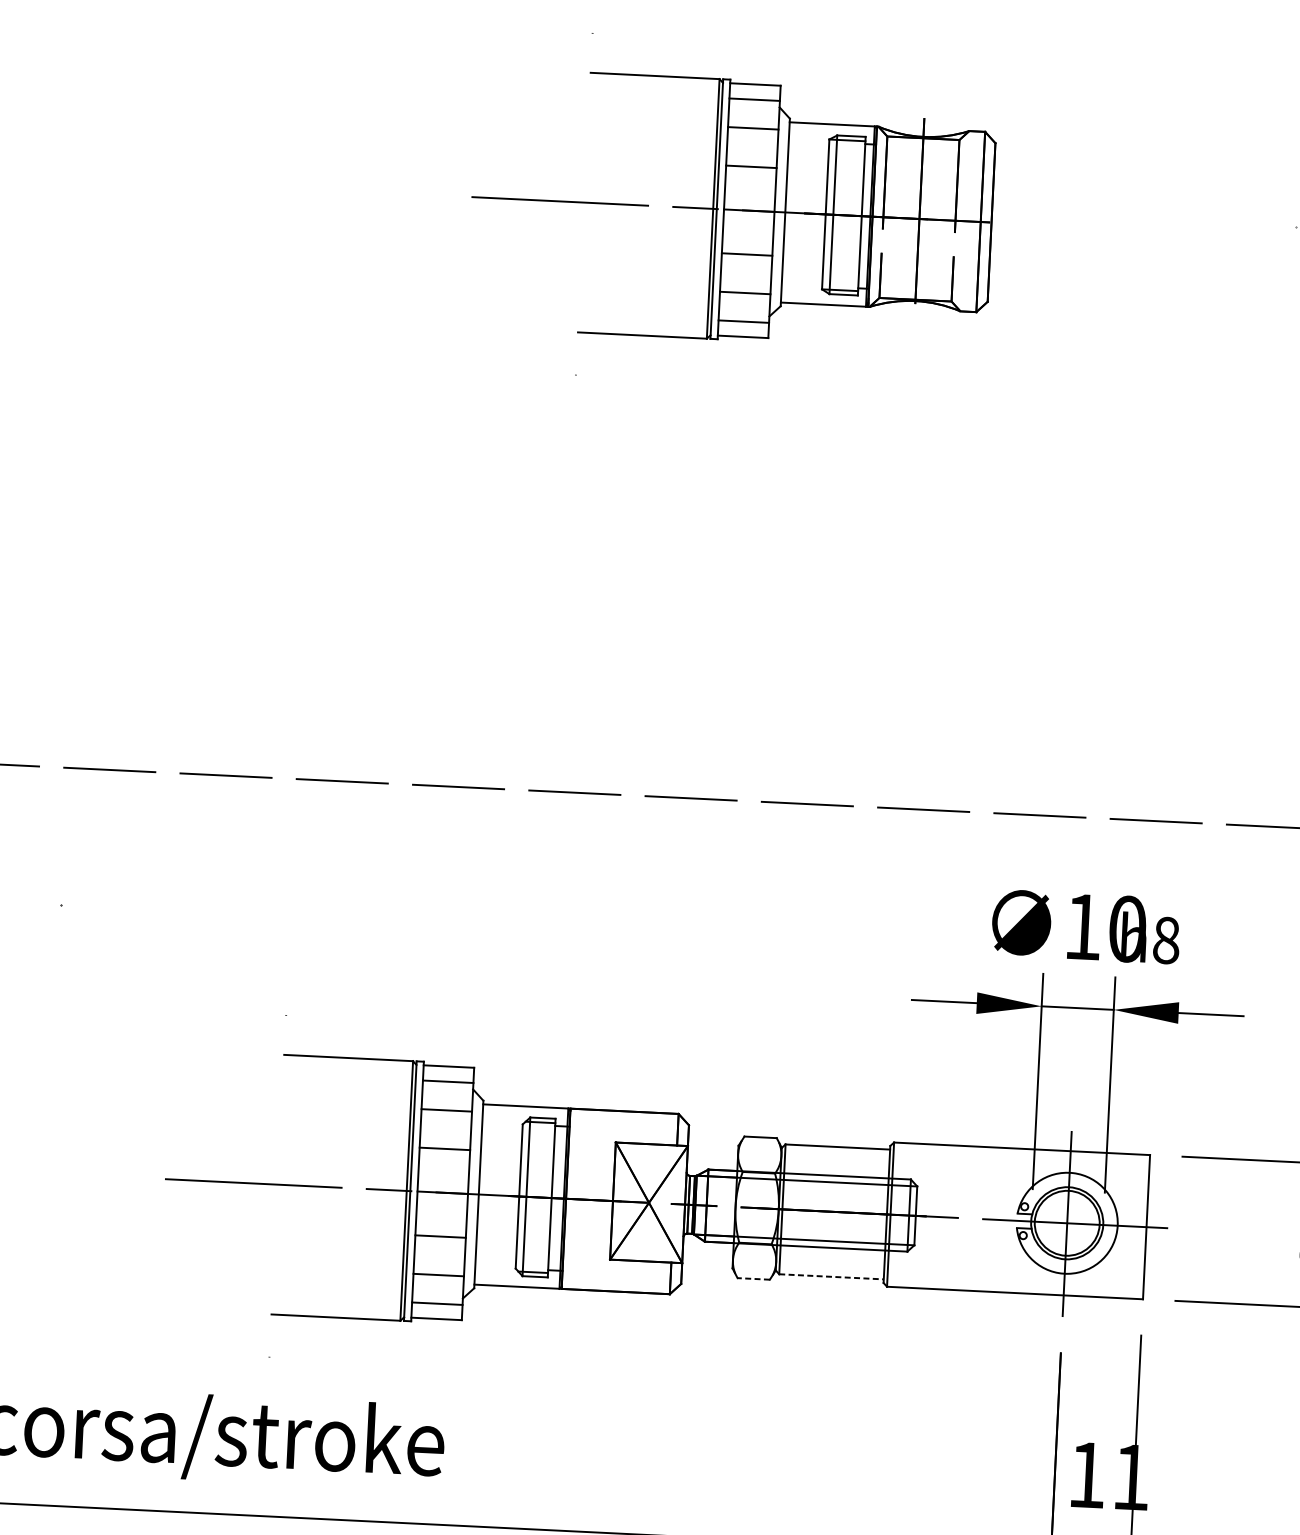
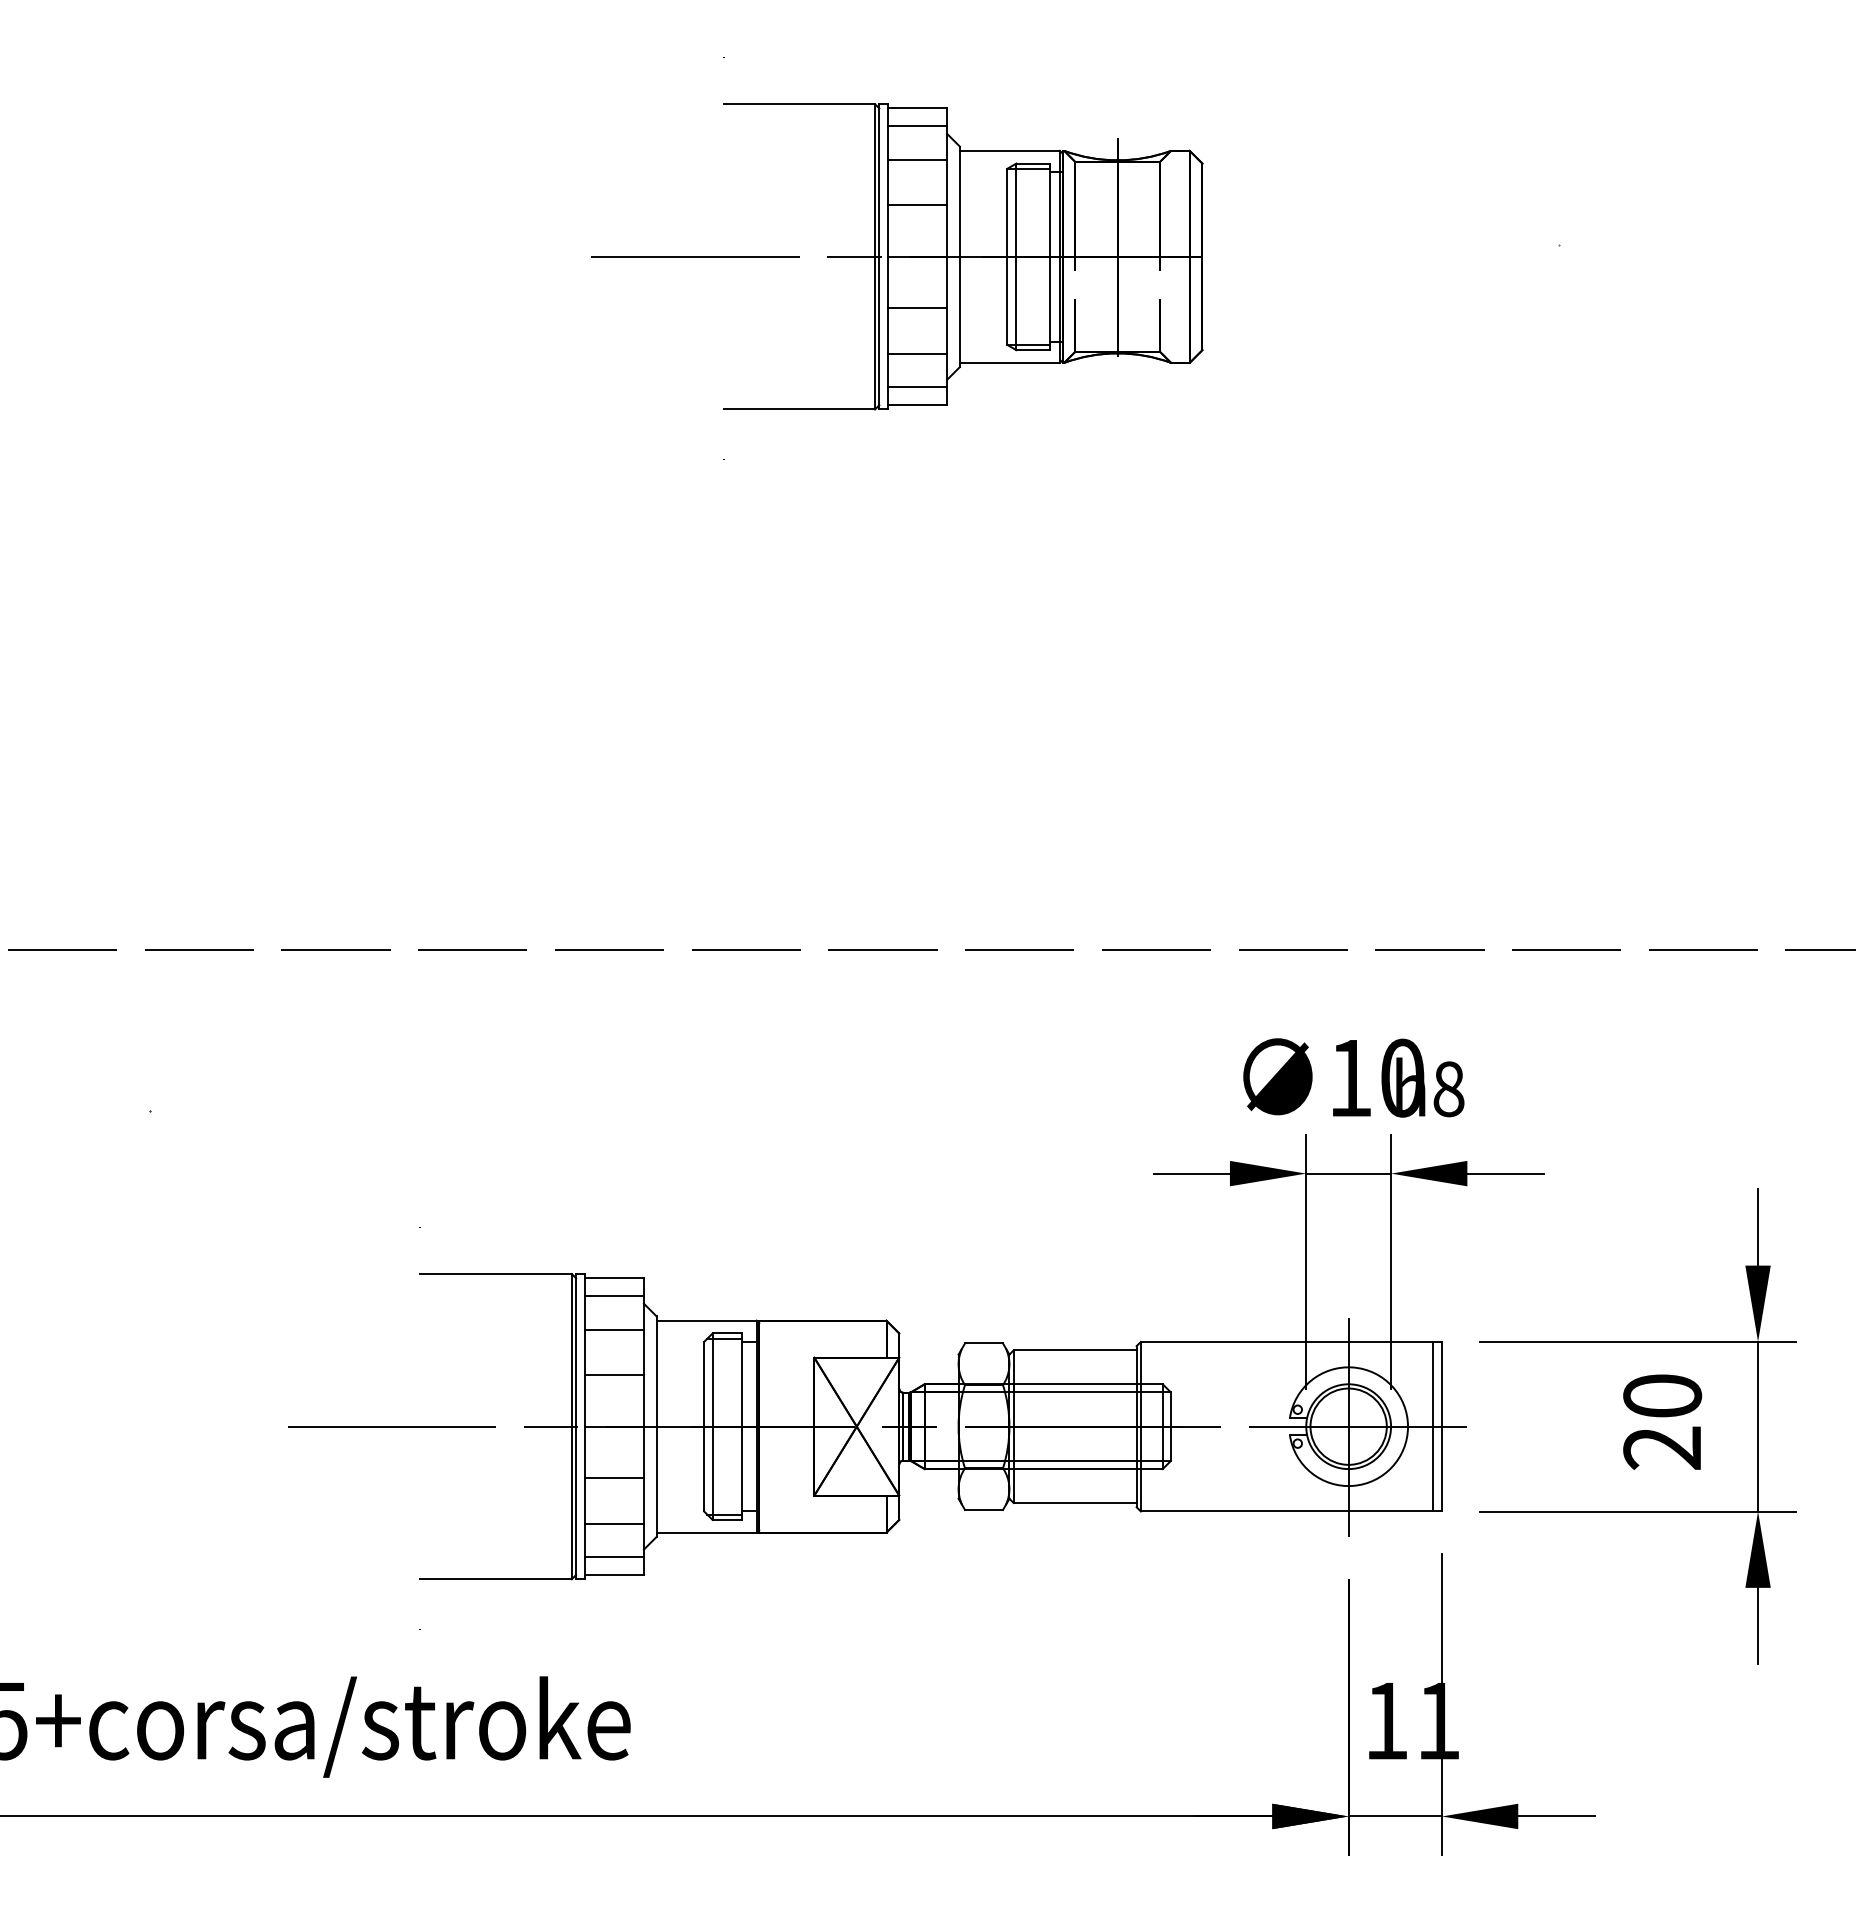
line: (1138, 1226) -> (1432, 1426), added
line: (831, 1277) -> (1075, 1503), dashed -> solid
line: (754, 1278) -> (984, 1509), dashed -> solid

